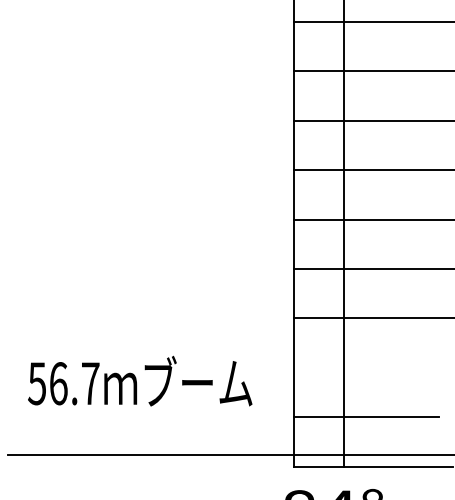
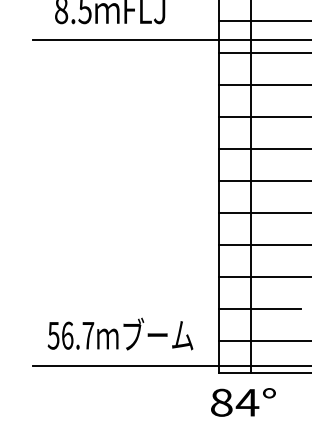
line: (357, 367) -> (259, 309), added
text: (140, 380) -> (120, 333), moved

